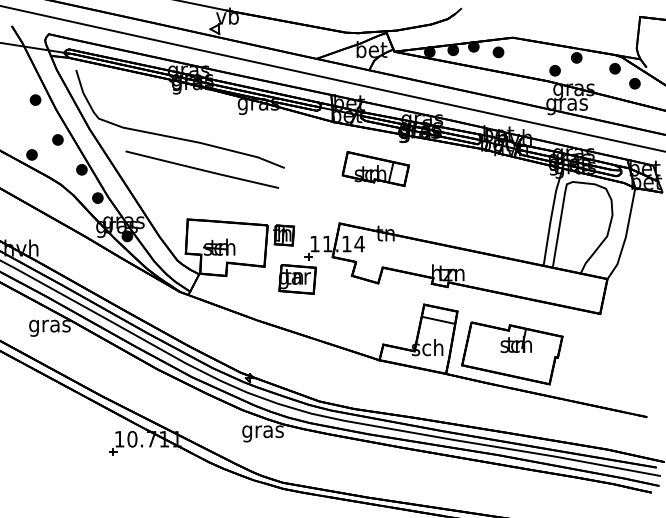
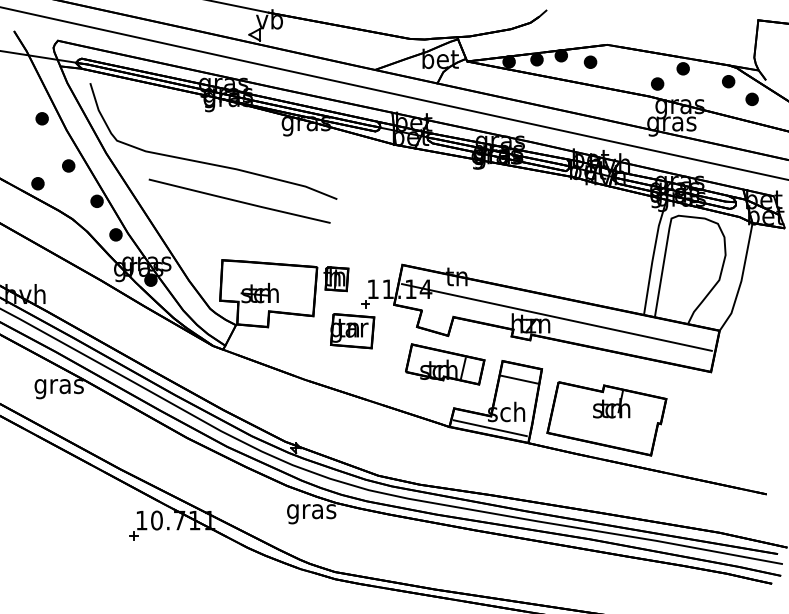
part: (376, 169) -> (445, 364), moved
line: (469, 267) -> (556, 317), added
line: (413, 361) -> (489, 428), added

